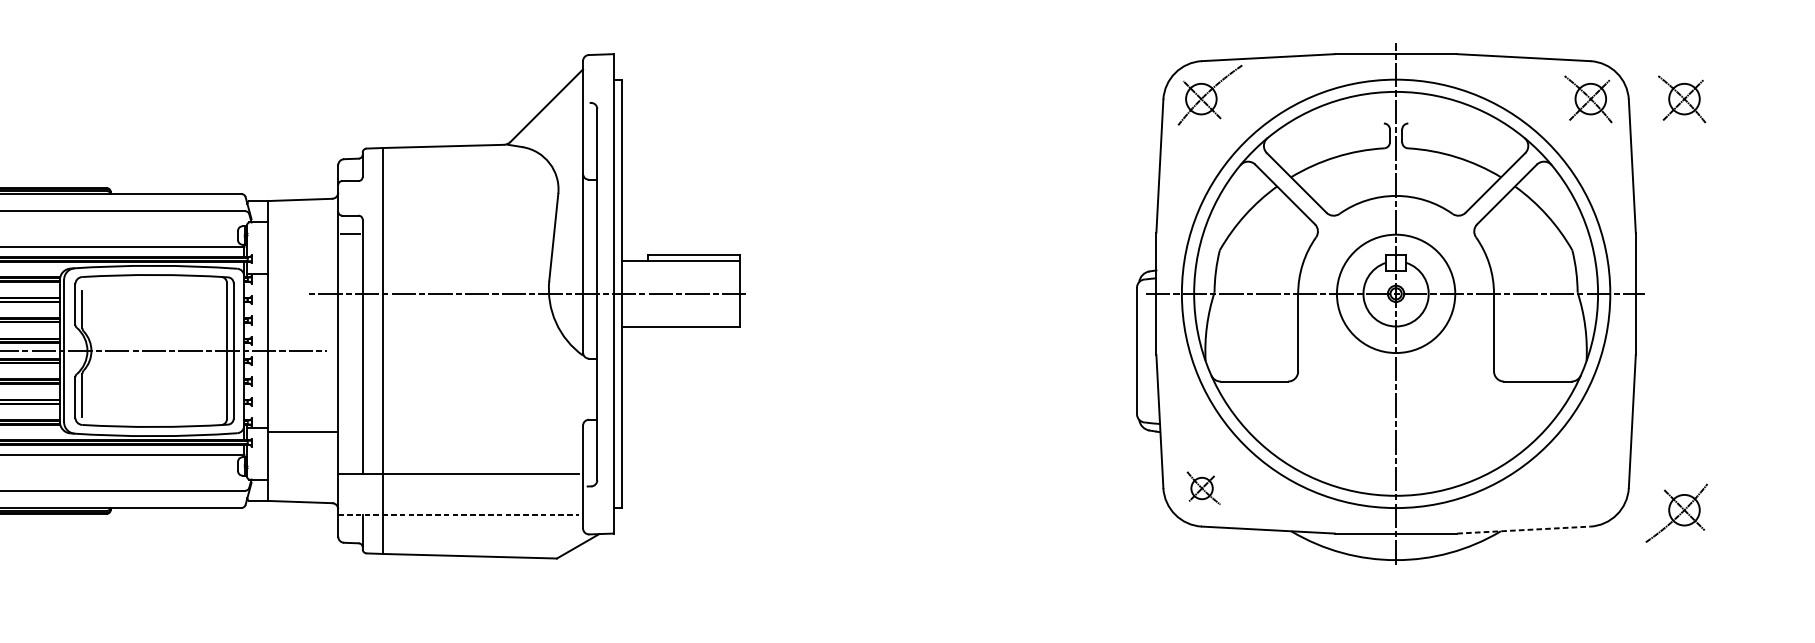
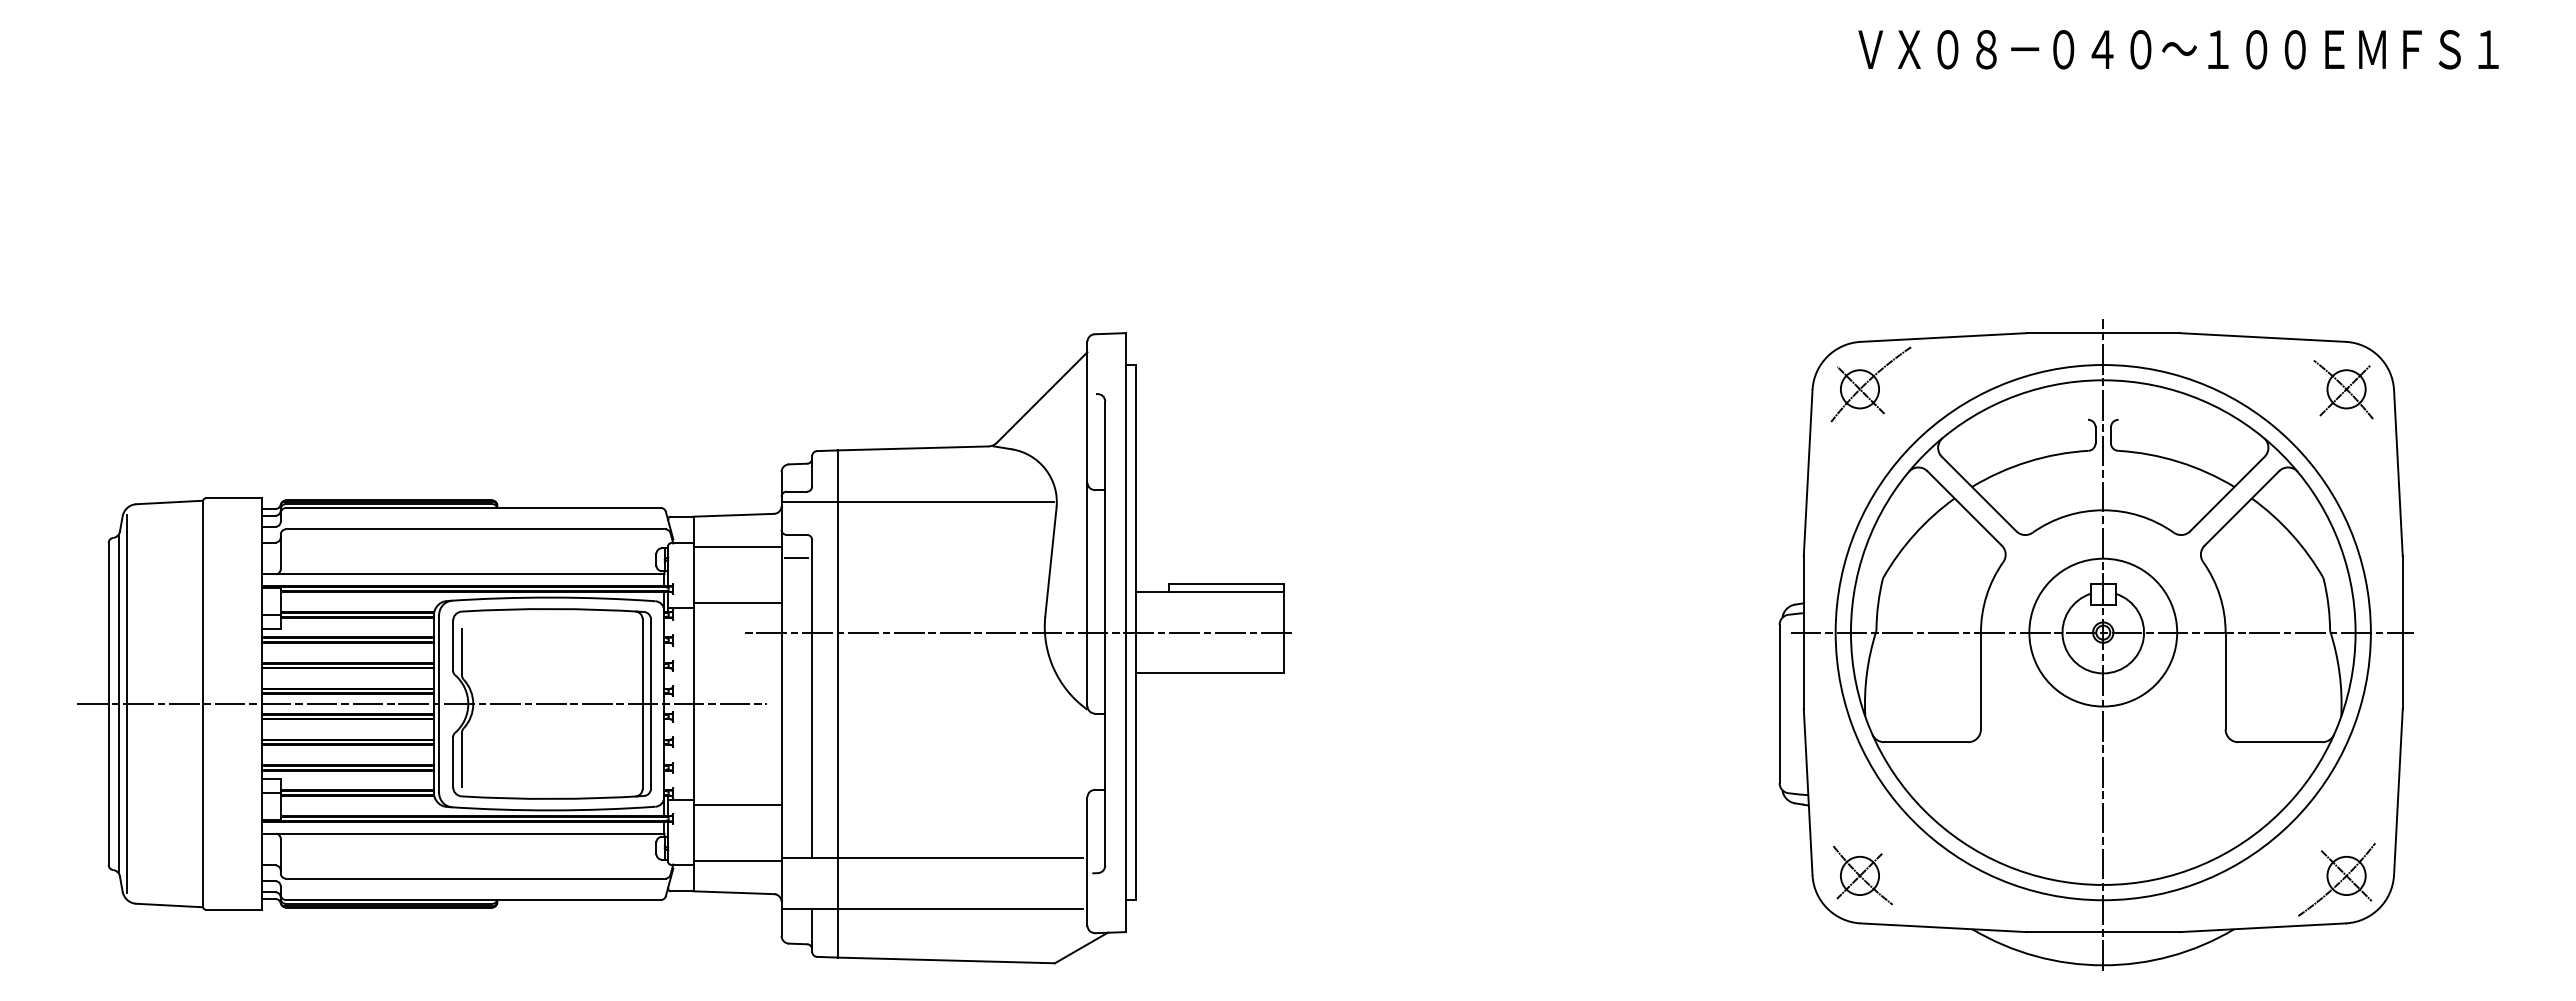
part: (1682, 99) -> (2460, 389), removed
line: (447, 189) -> (917, 502), added
line: (302, 225) -> (737, 547), added
line: (302, 270) -> (737, 603), added
line: (302, 476) -> (737, 860), added
part: (1203, 488) -> (1862, 875), size x1.43
part: (1676, 513) -> (2336, 879), moved
line: (459, 514) -> (932, 908), dashed -> solid
line: (1524, 529) -> (2263, 927), dashed -> solid

